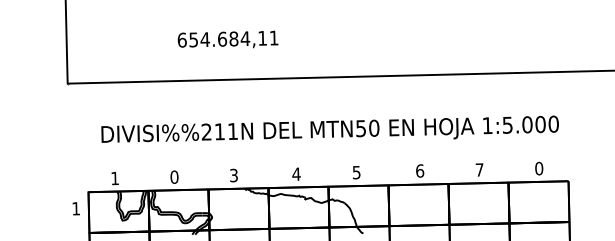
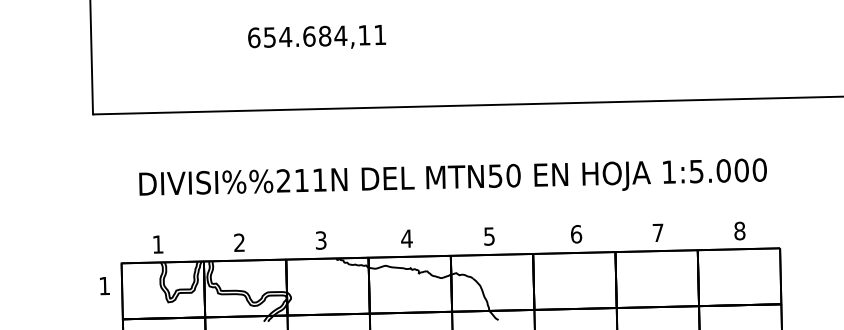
text: (228, 39) -> (317, 36), moved
text: (538, 168) -> (739, 231), 0 -> 8
text: (174, 176) -> (239, 242), 0 -> 2

